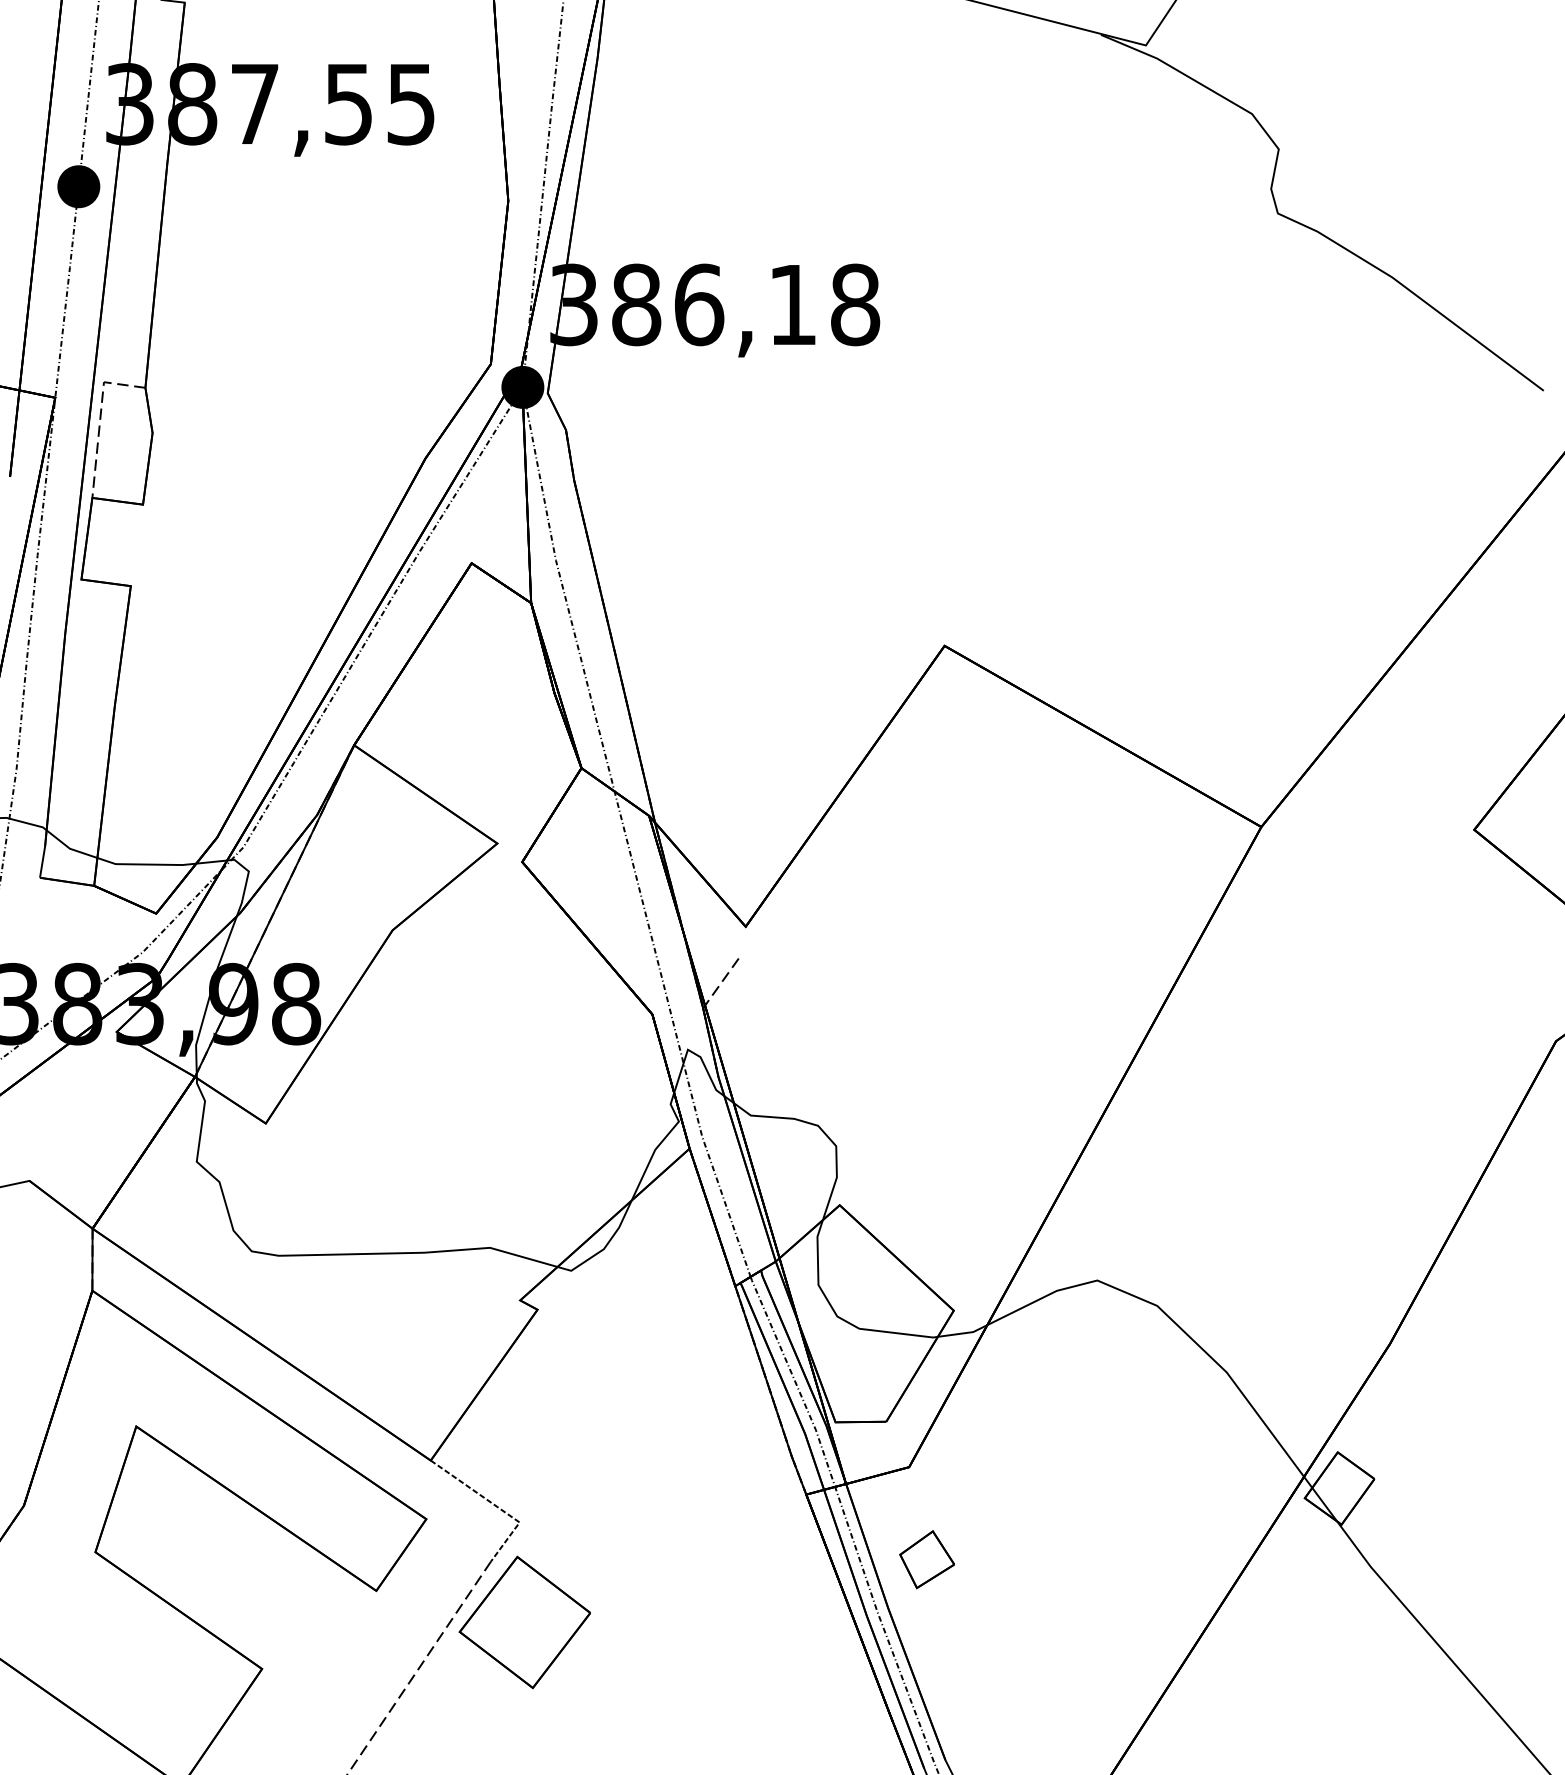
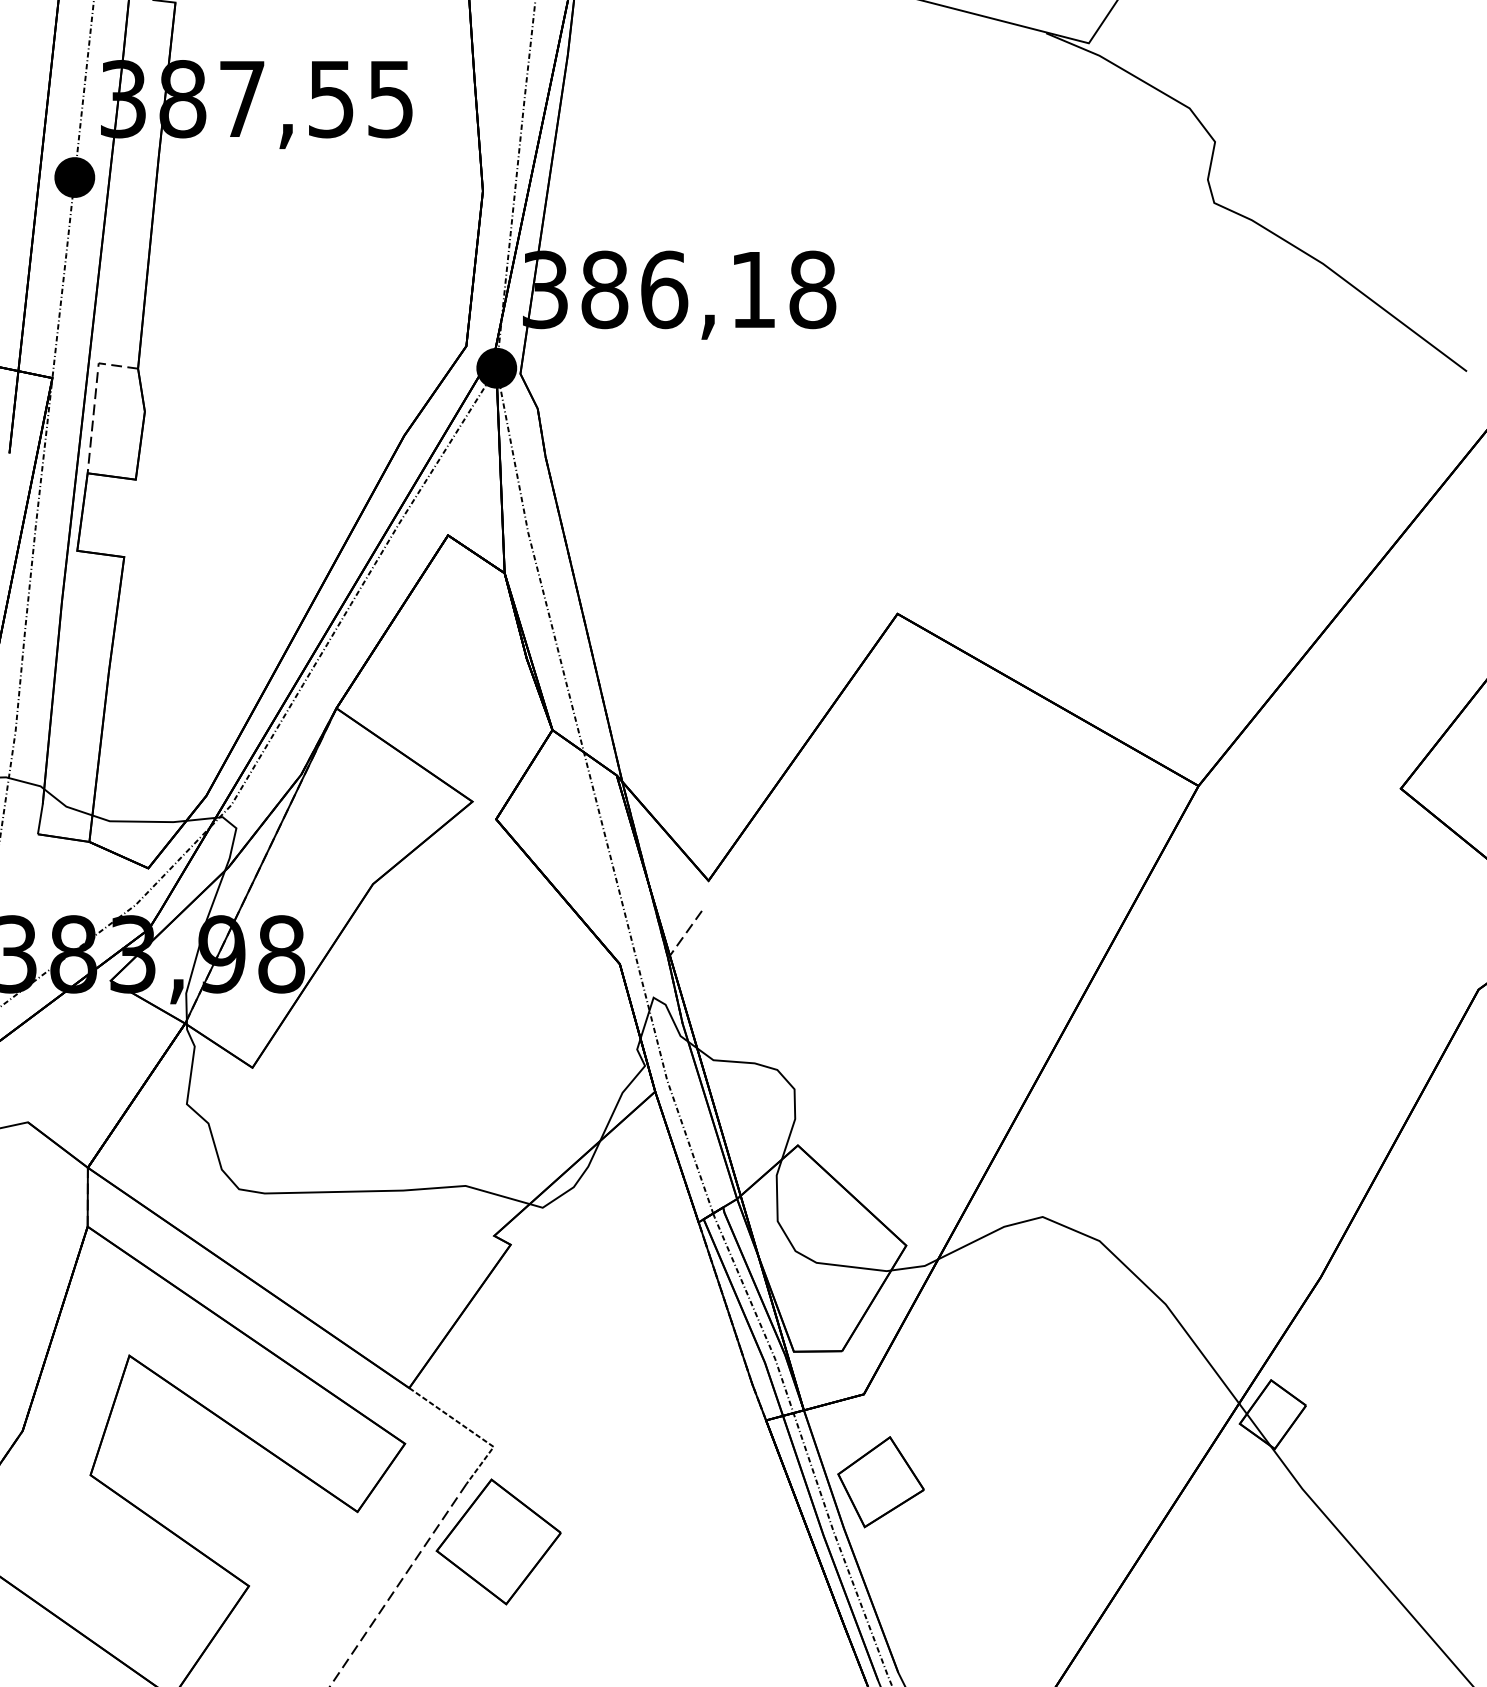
part: (926, 1559) -> (880, 1482), size x1.67

